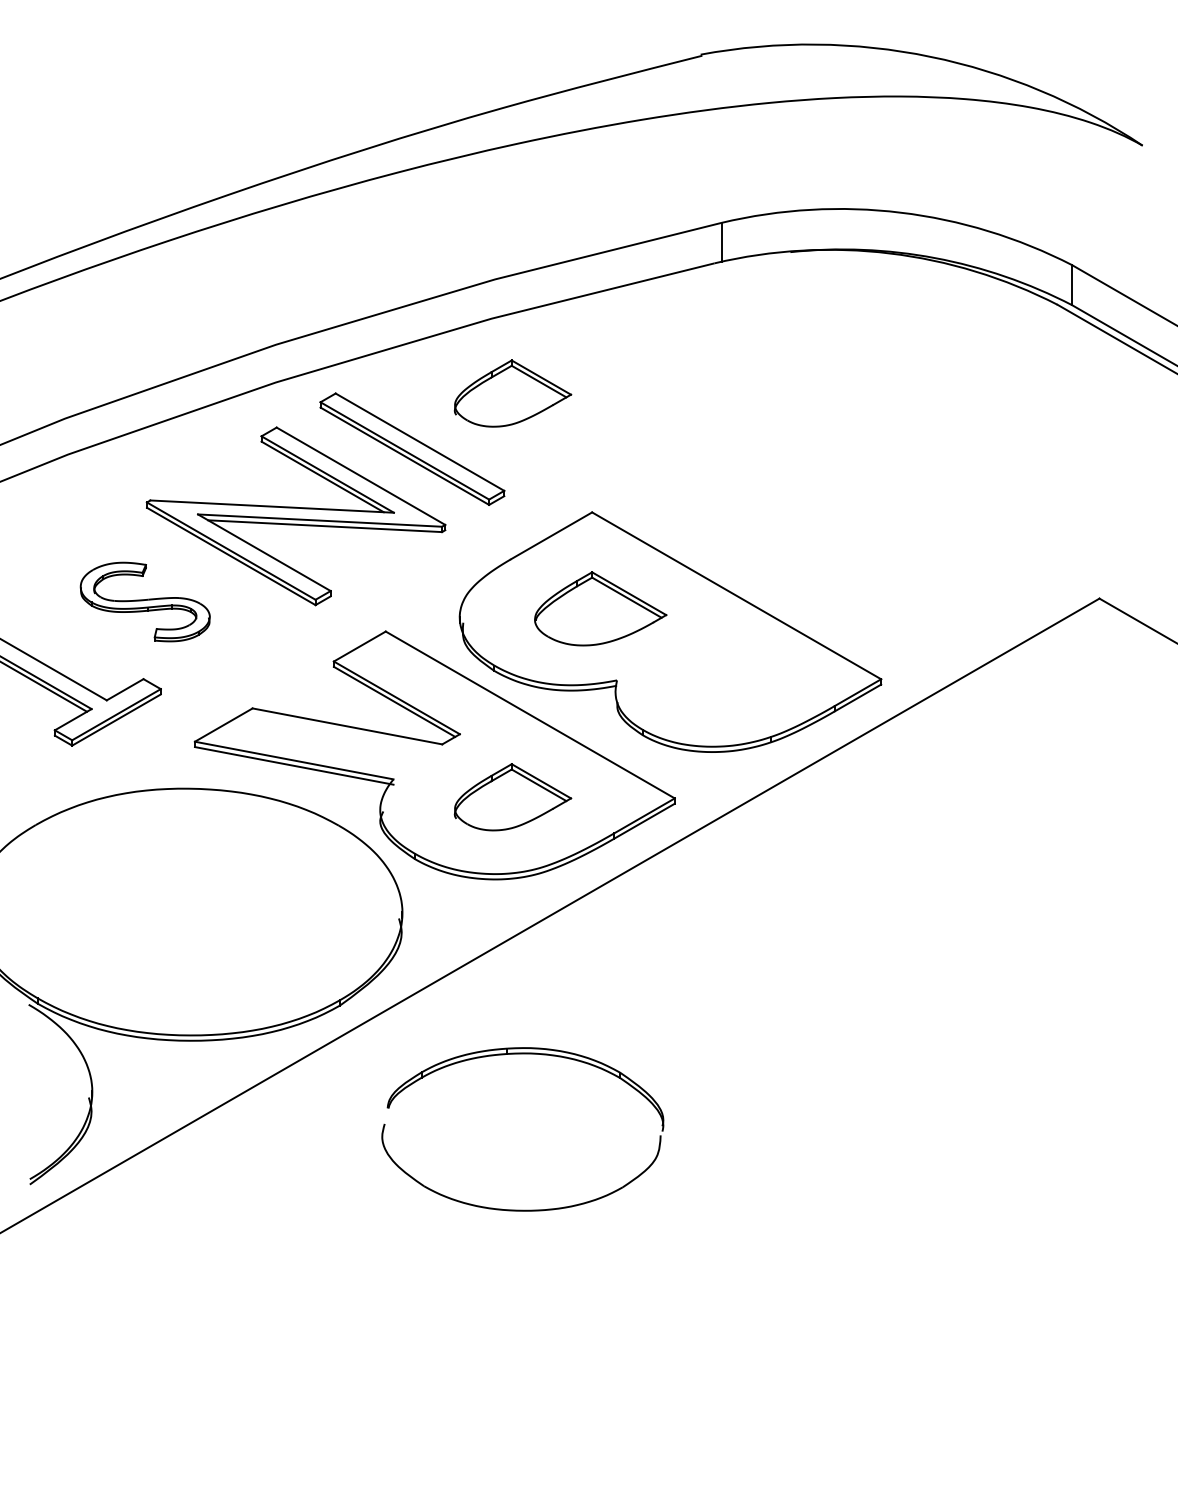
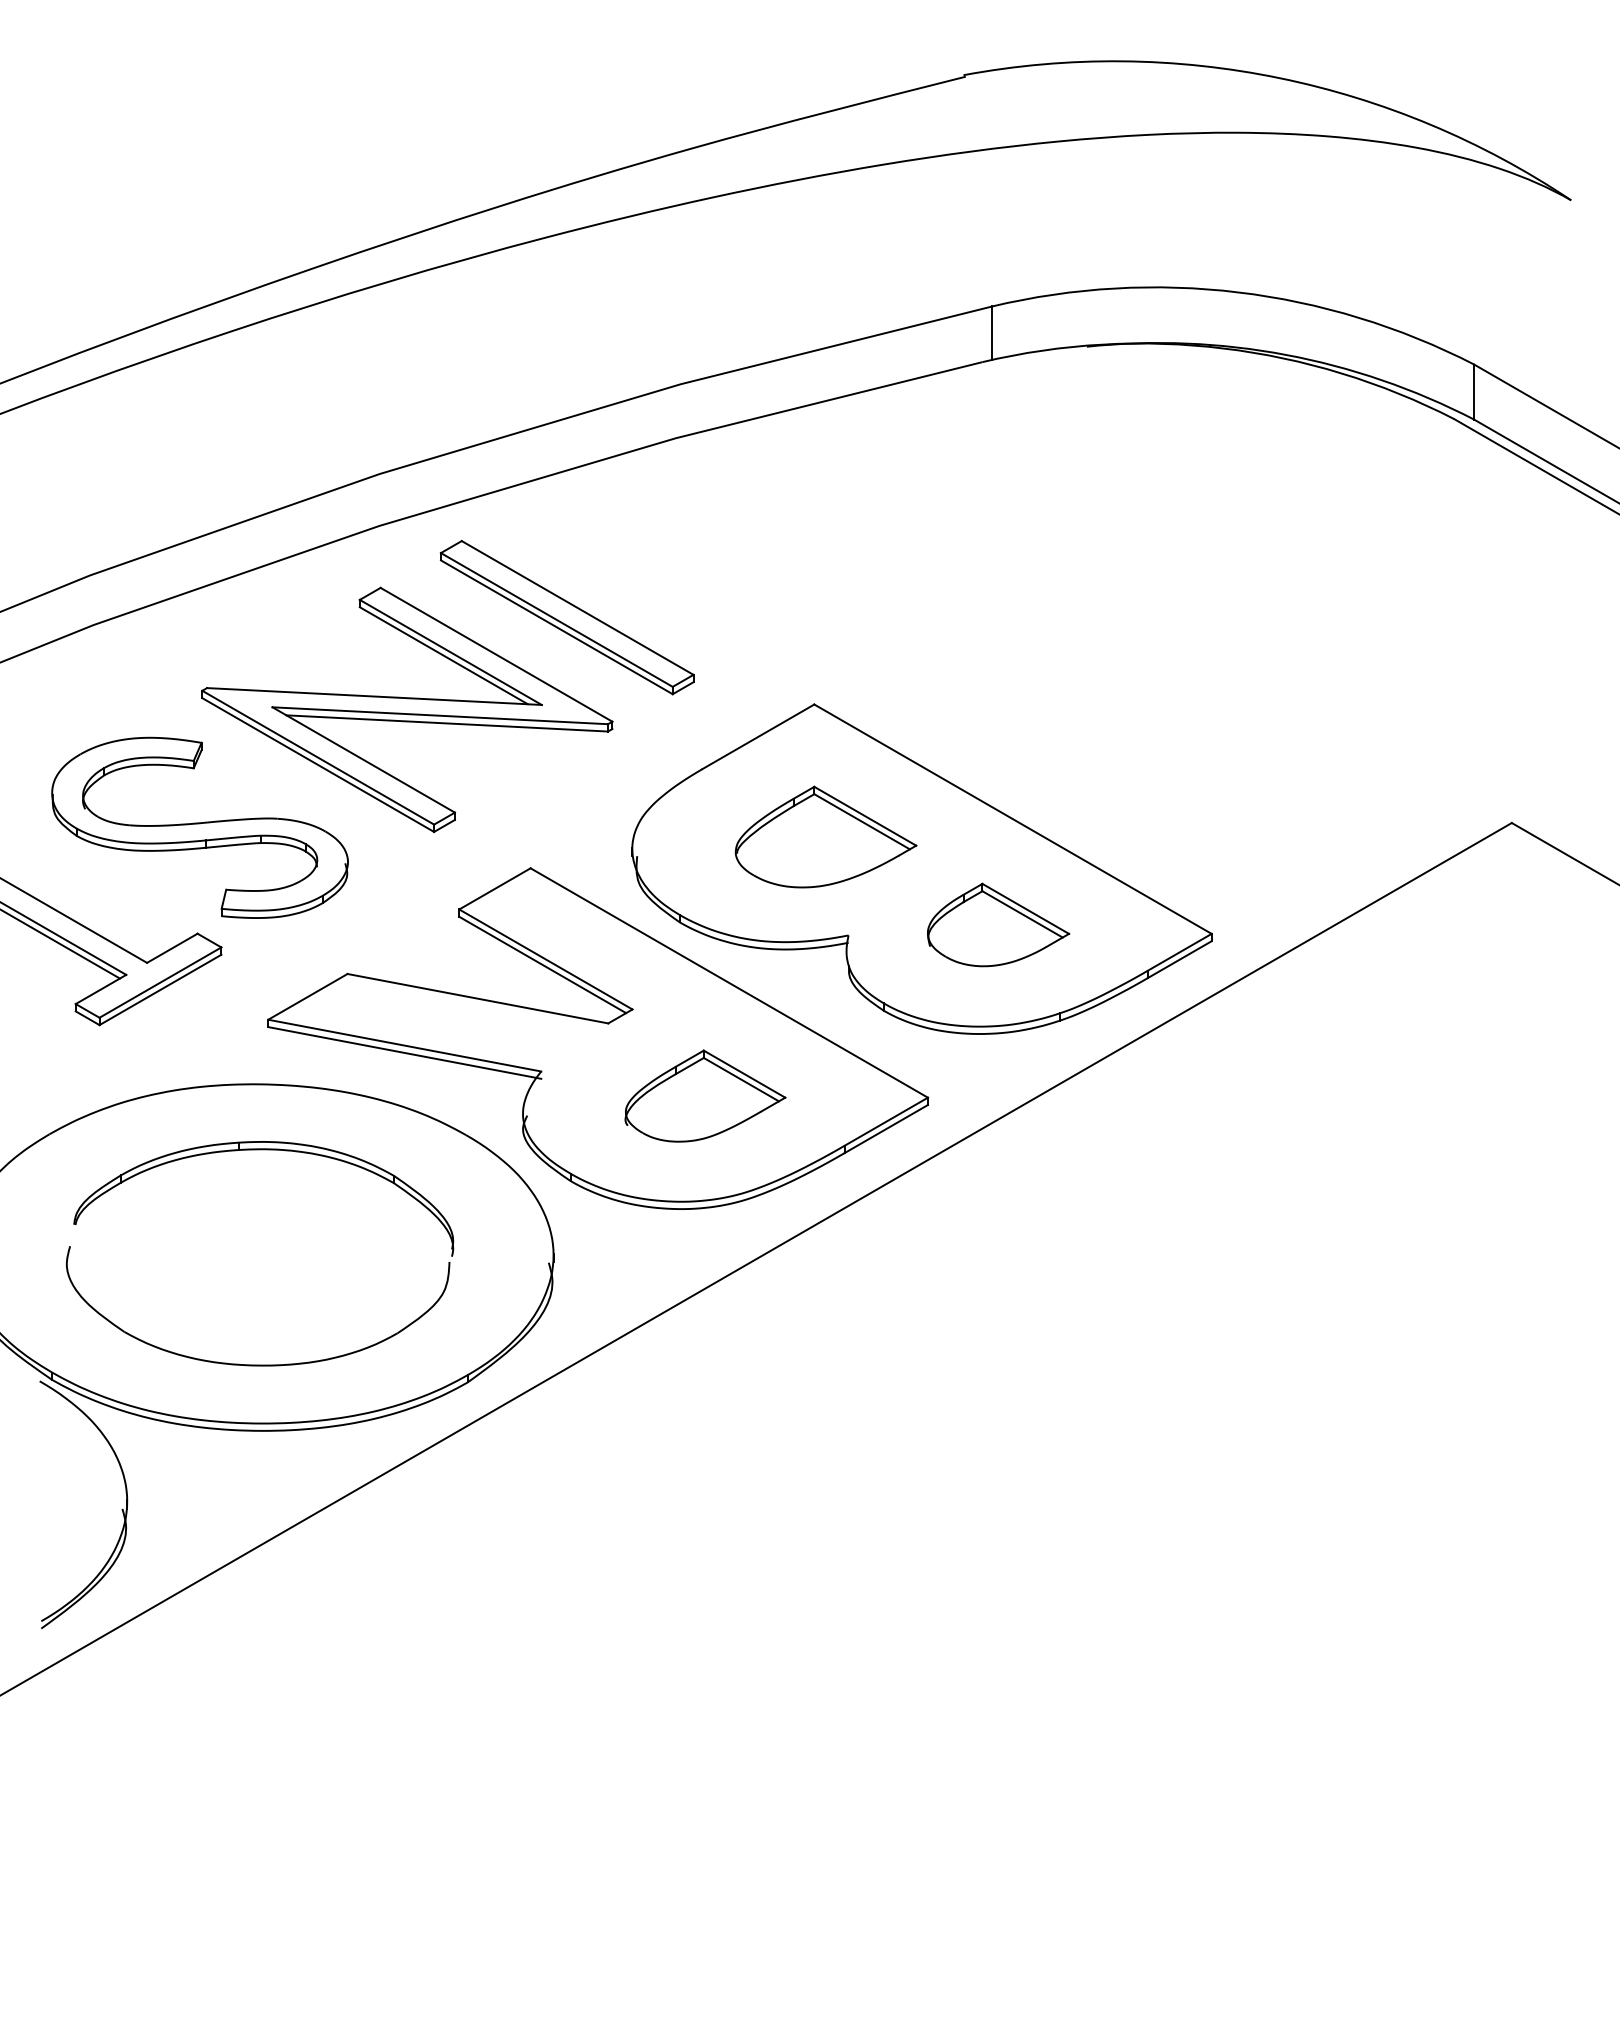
part: (512, 393) -> (705, 540), removed
part: (144, 601) -> (199, 827), size x1.67
part: (726, 672) -> (998, 924), added
part: (522, 1054) -> (259, 1150), moved

